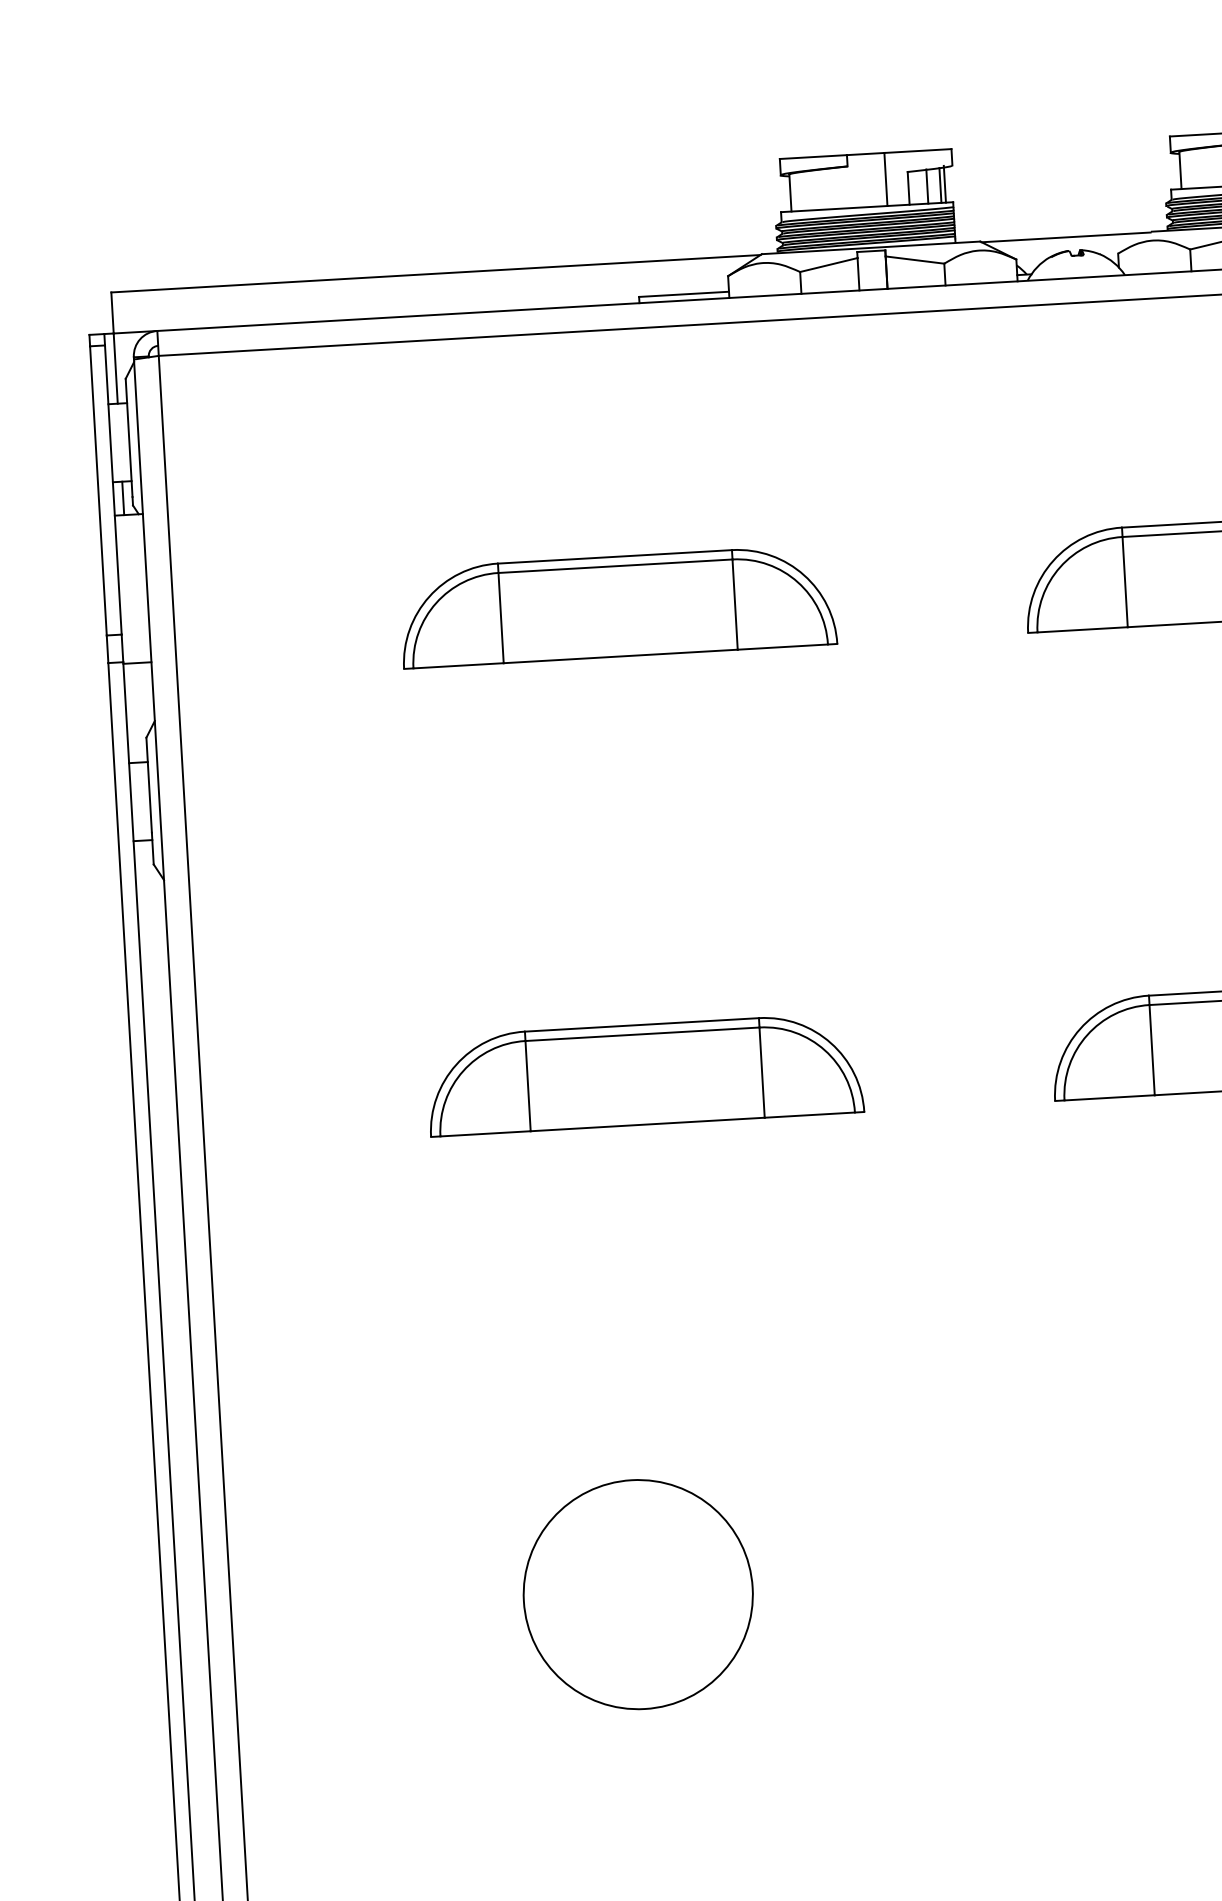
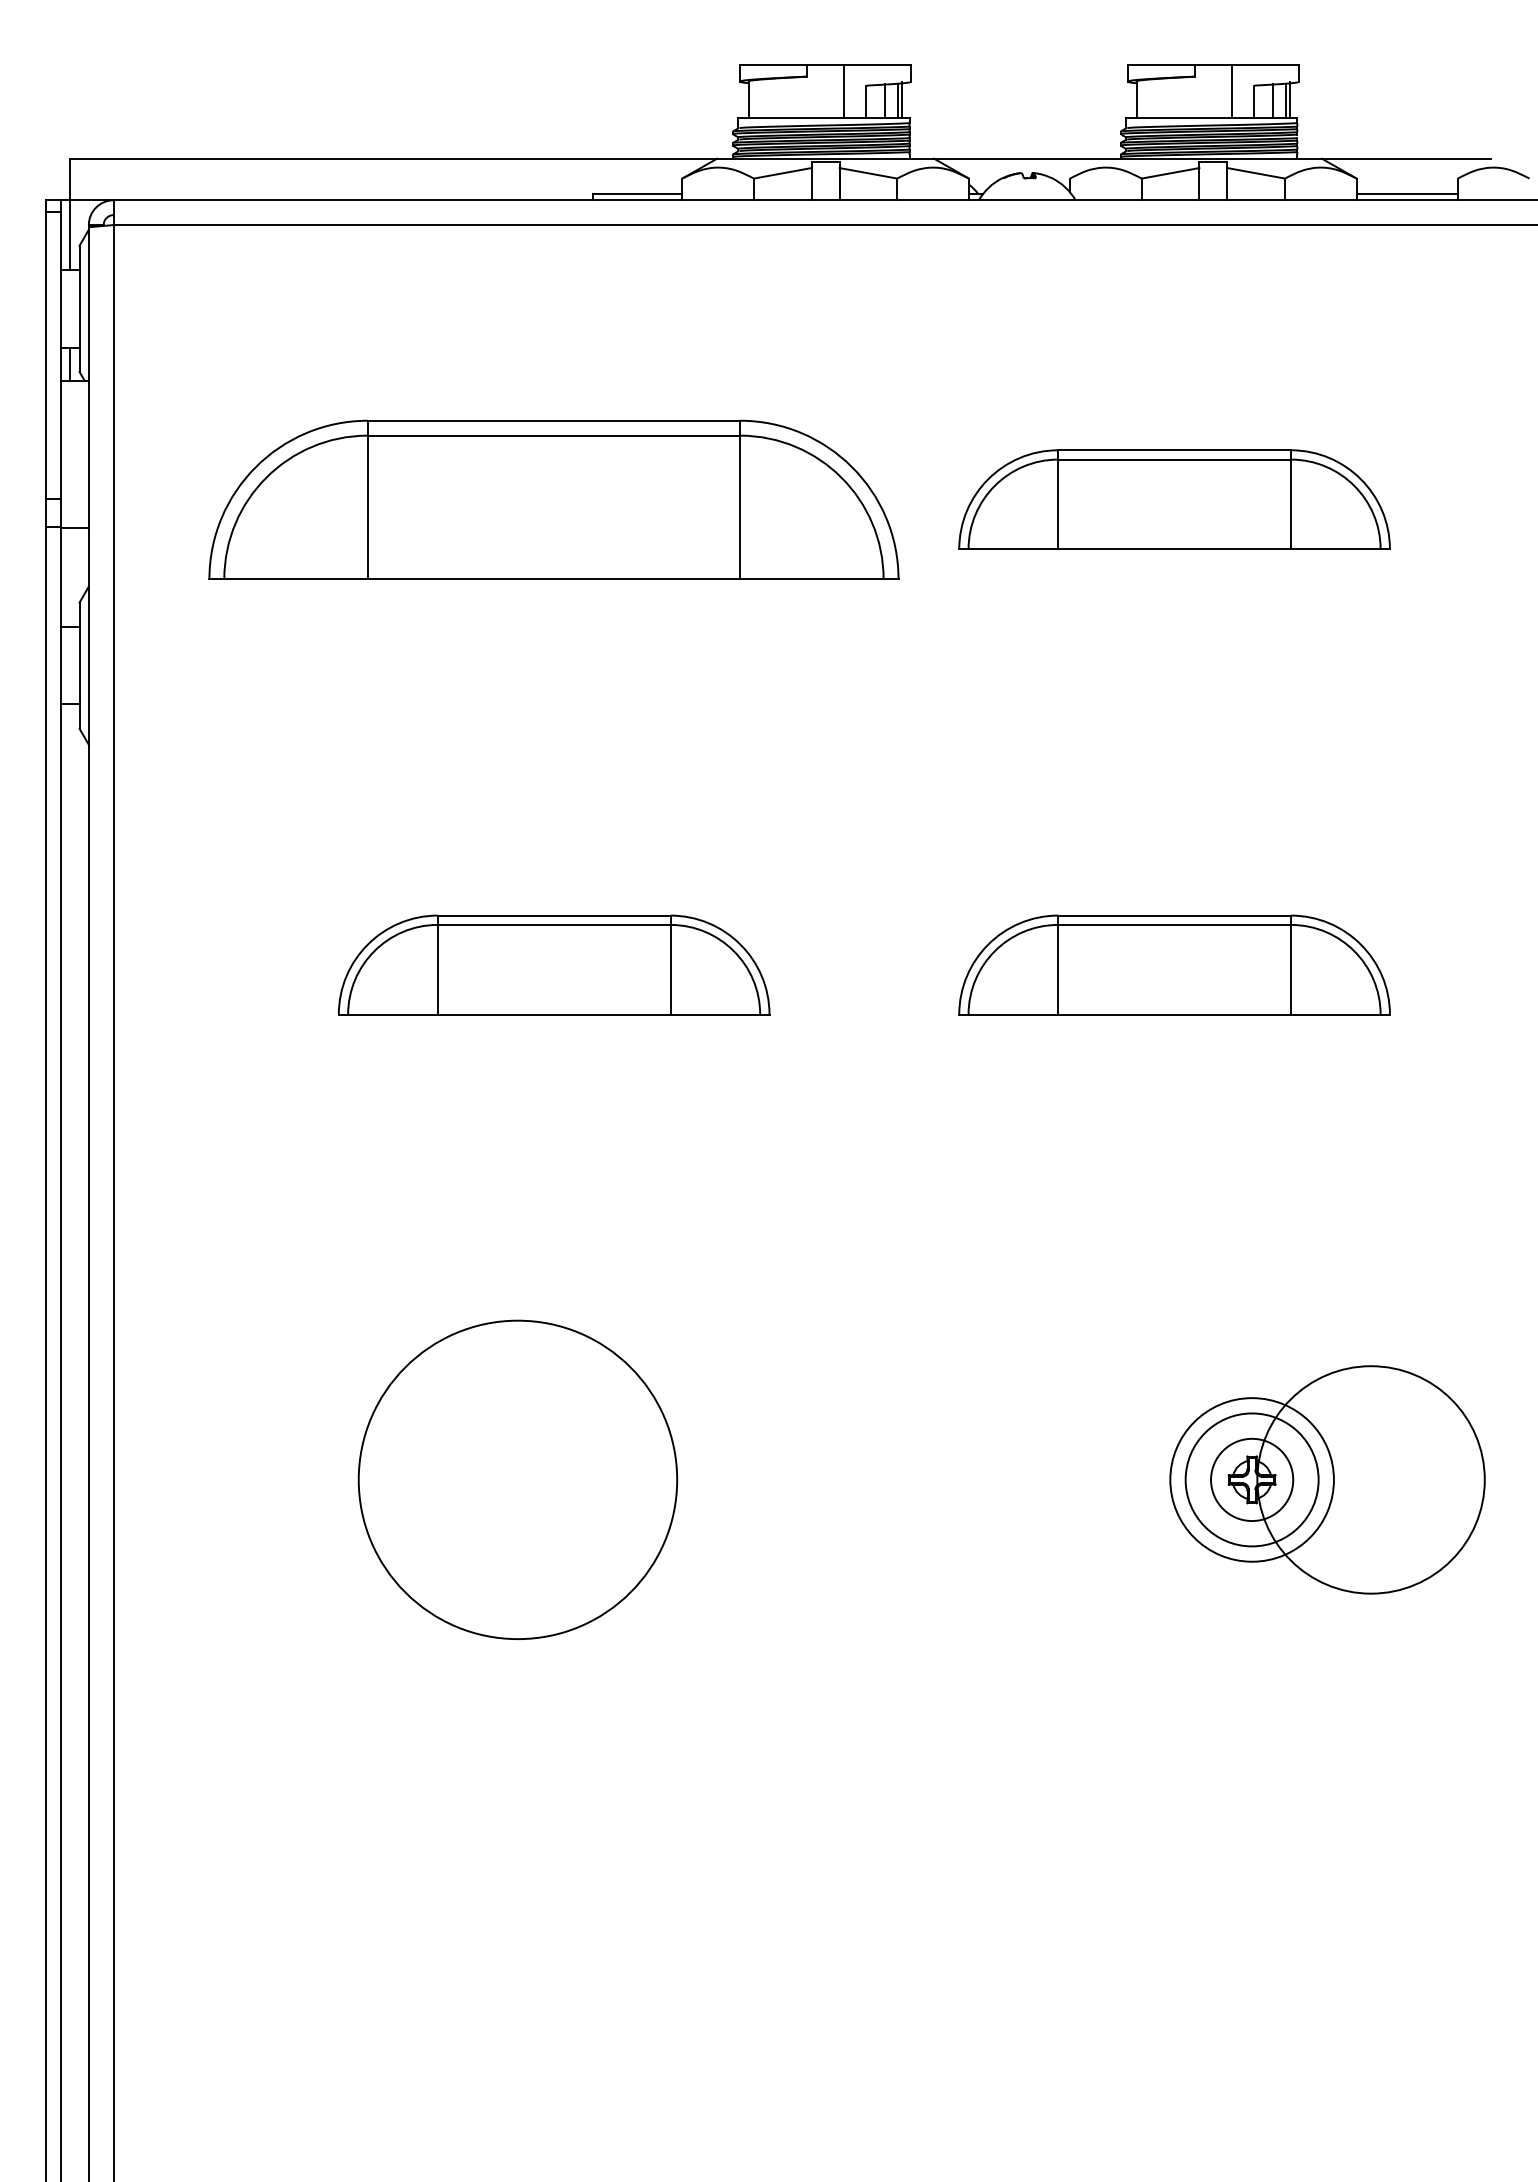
part: (618, 606) -> (554, 499), size x1.6
circle: (637, 1594) -> (517, 1479), size x1.4

